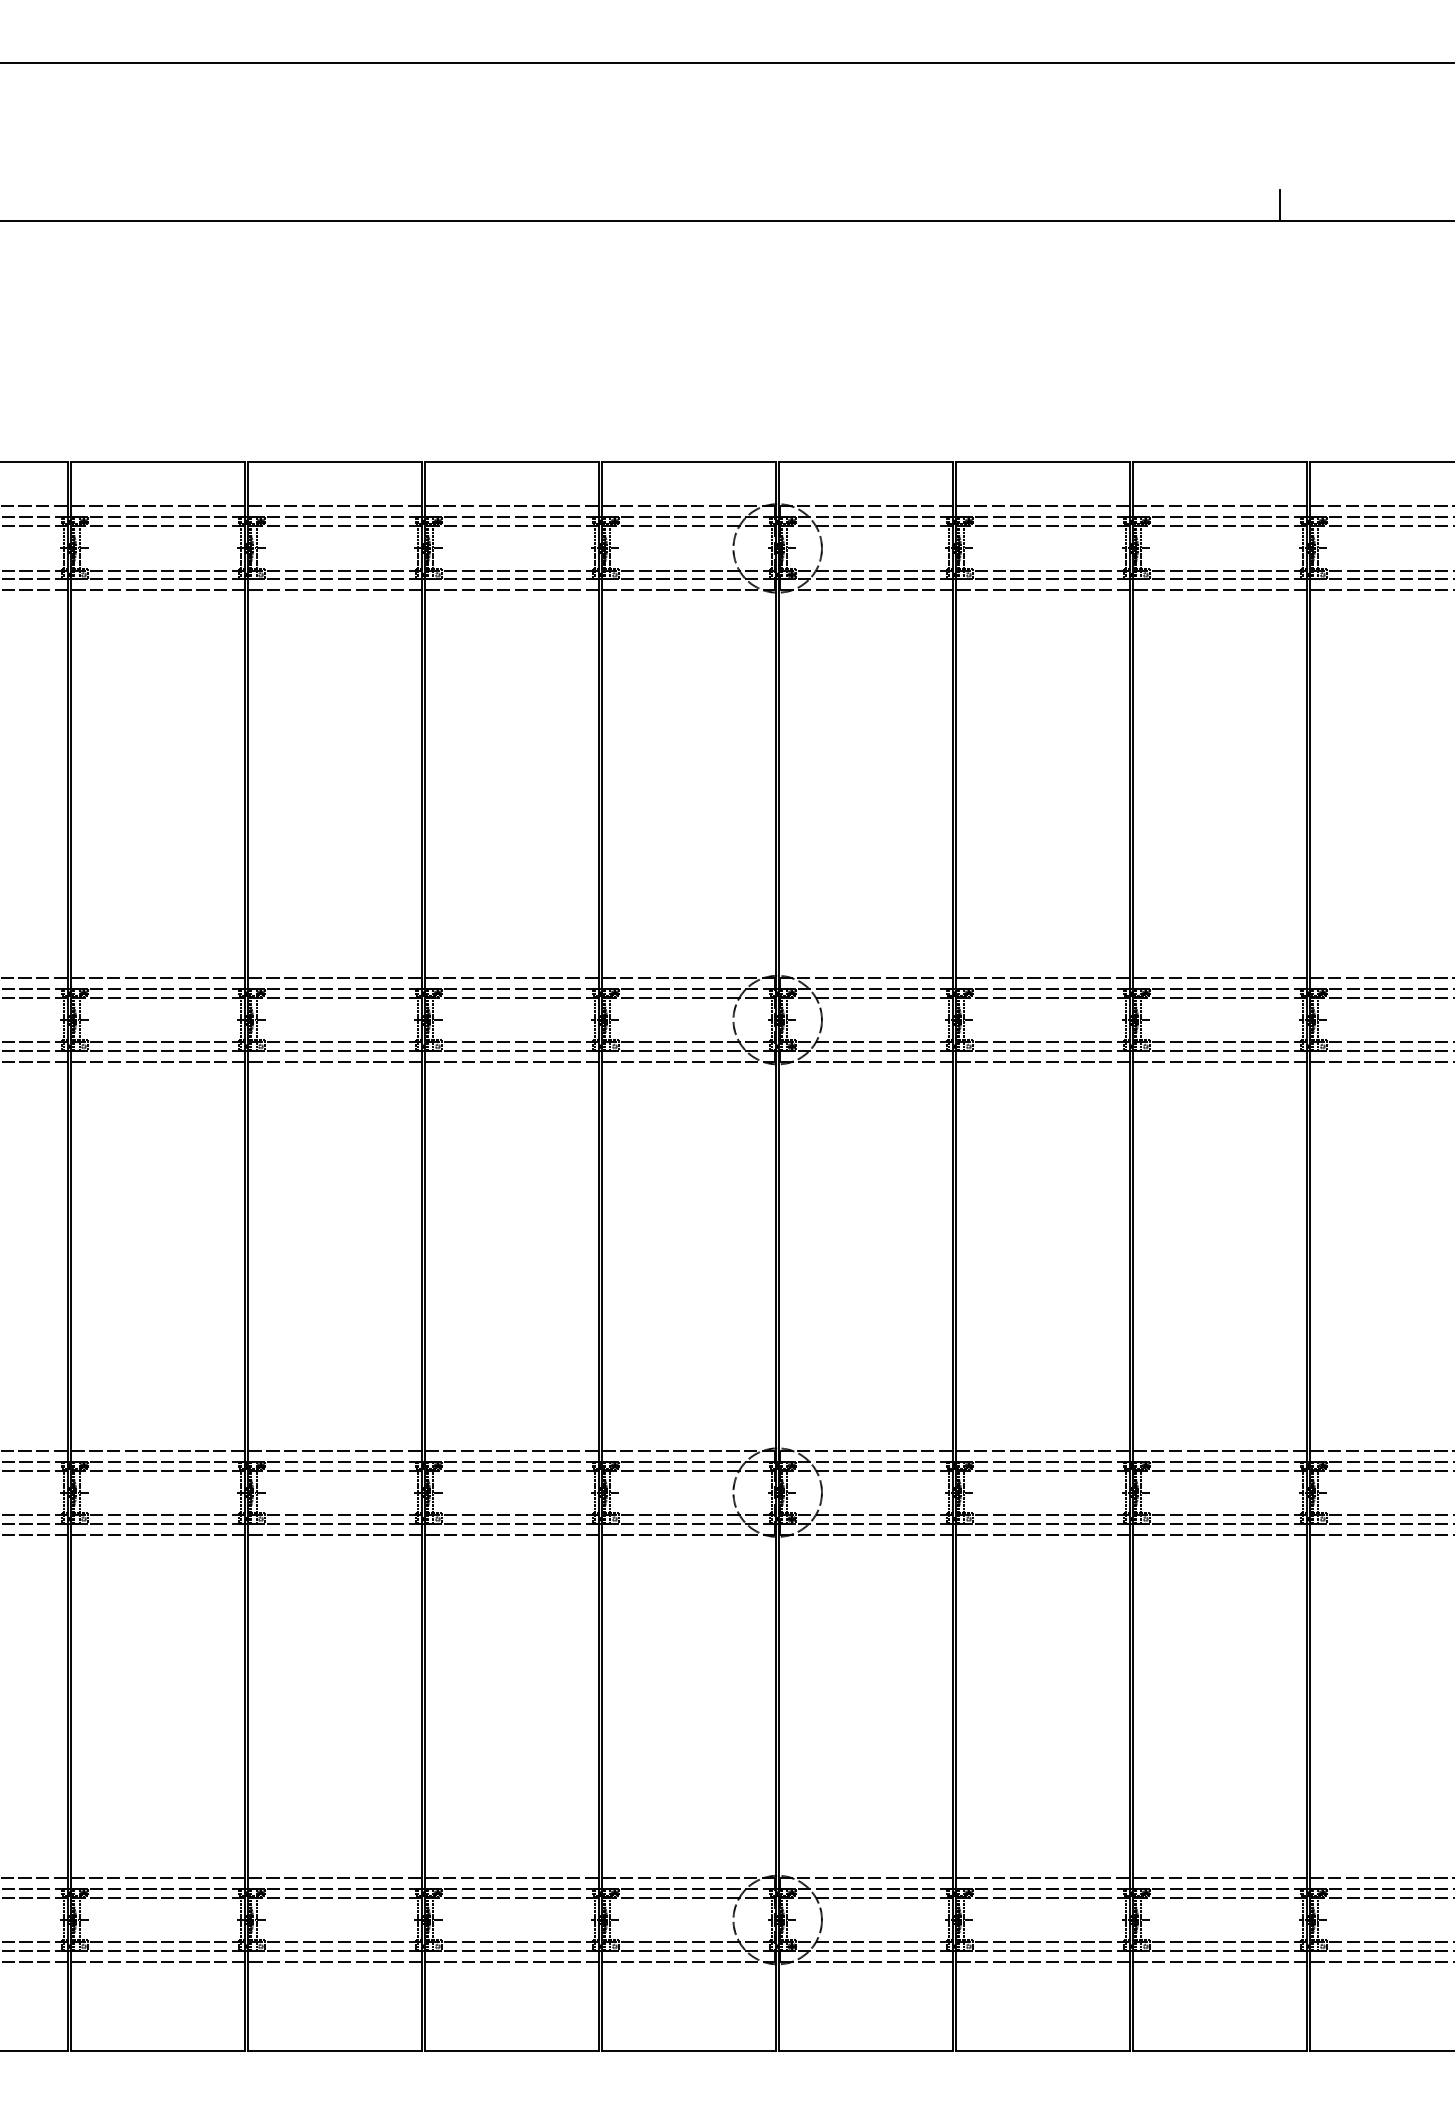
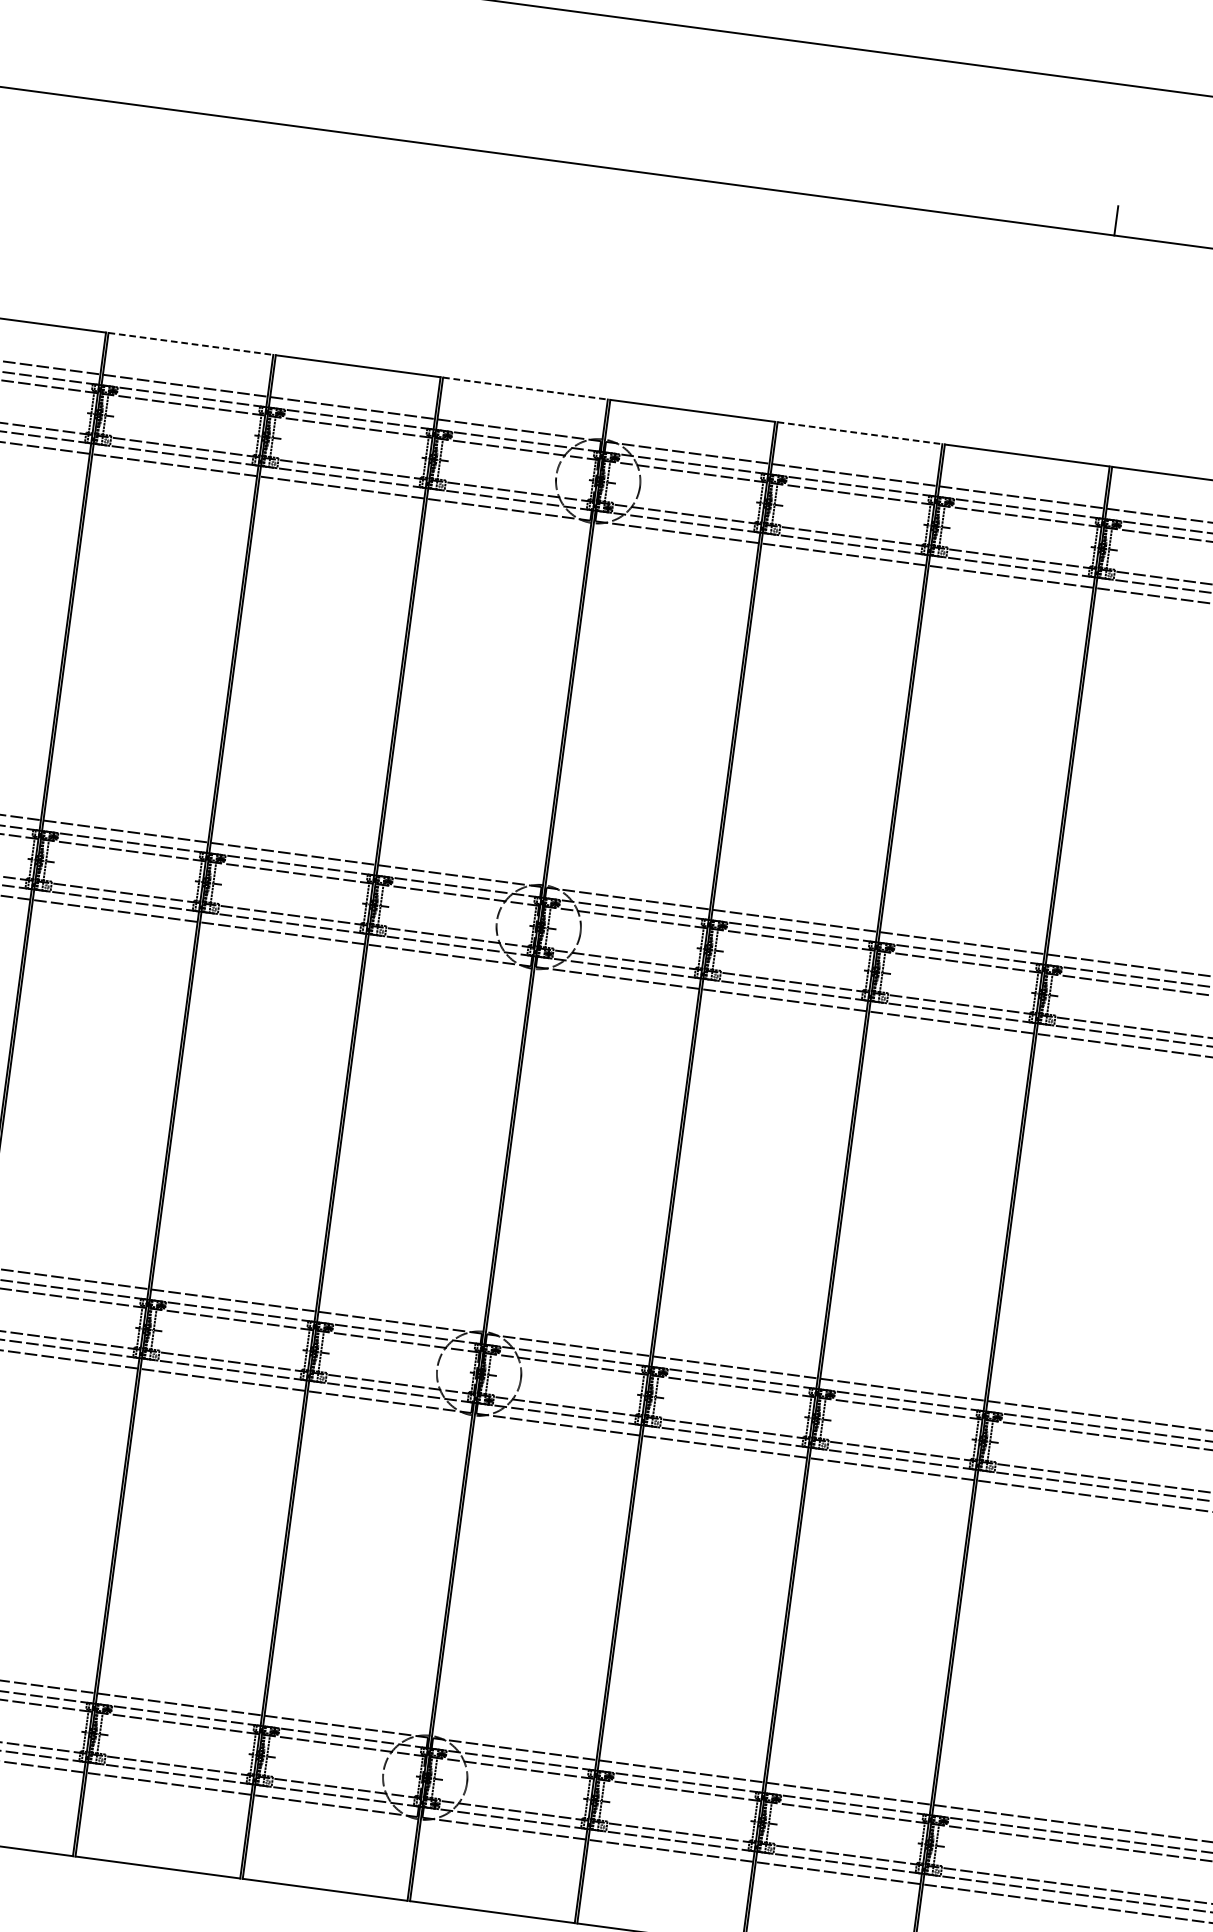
line: (335, 462) -> (191, 344), solid -> dashed
line: (689, 462) -> (525, 388), solid -> dashed
line: (1043, 462) -> (860, 433), solid -> dashed

